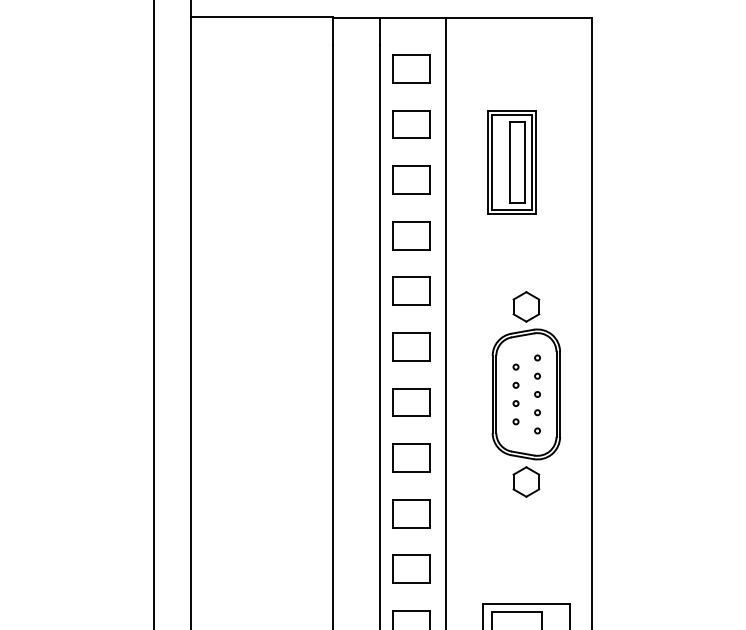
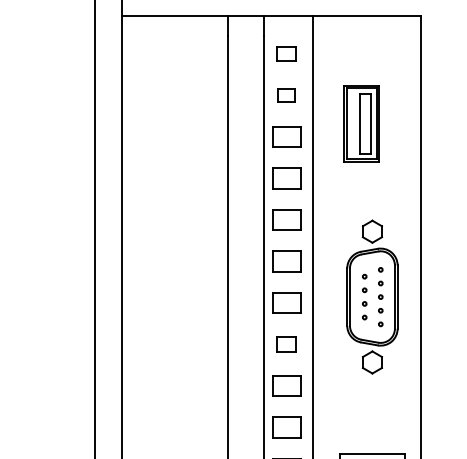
part: (411, 68) -> (286, 53), size x0.7
part: (411, 124) -> (286, 95), size x0.6
part: (411, 457) -> (286, 344), size x0.7

